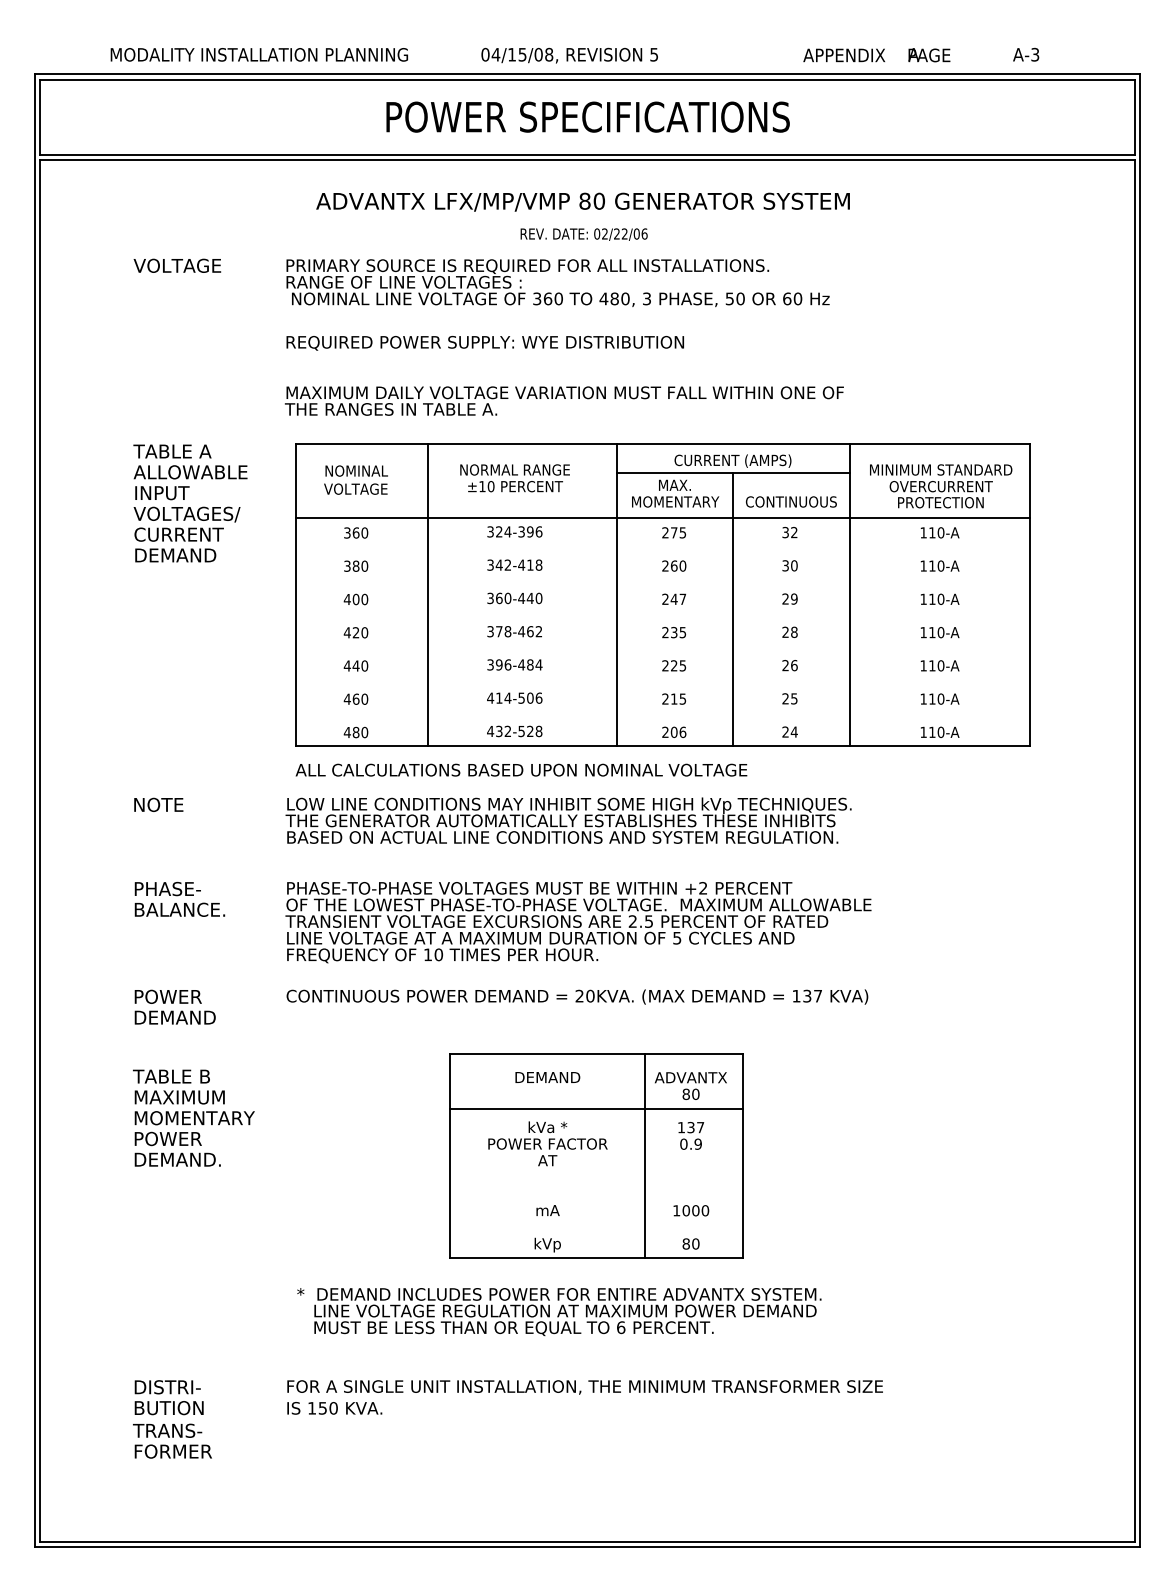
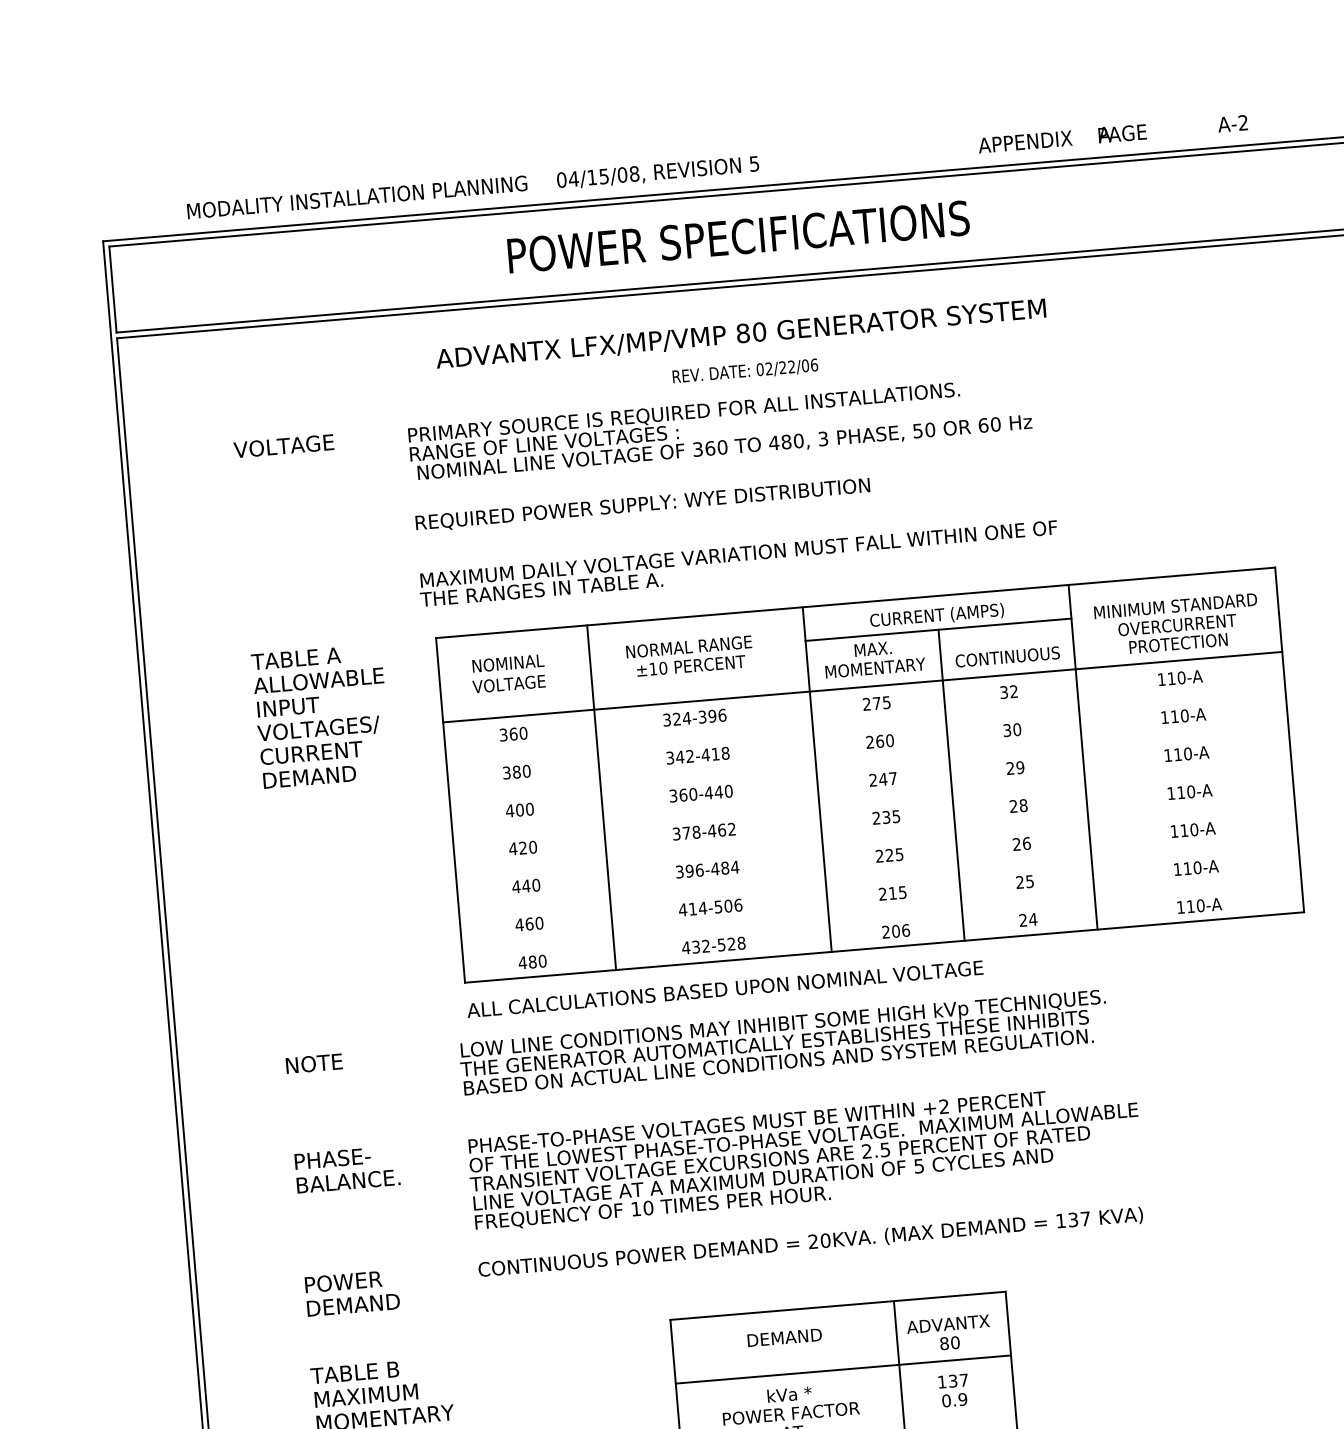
text: (1035, 54) -> (1243, 122), A-3 -> A-2
text: (569, 55) -> (657, 172), moved

